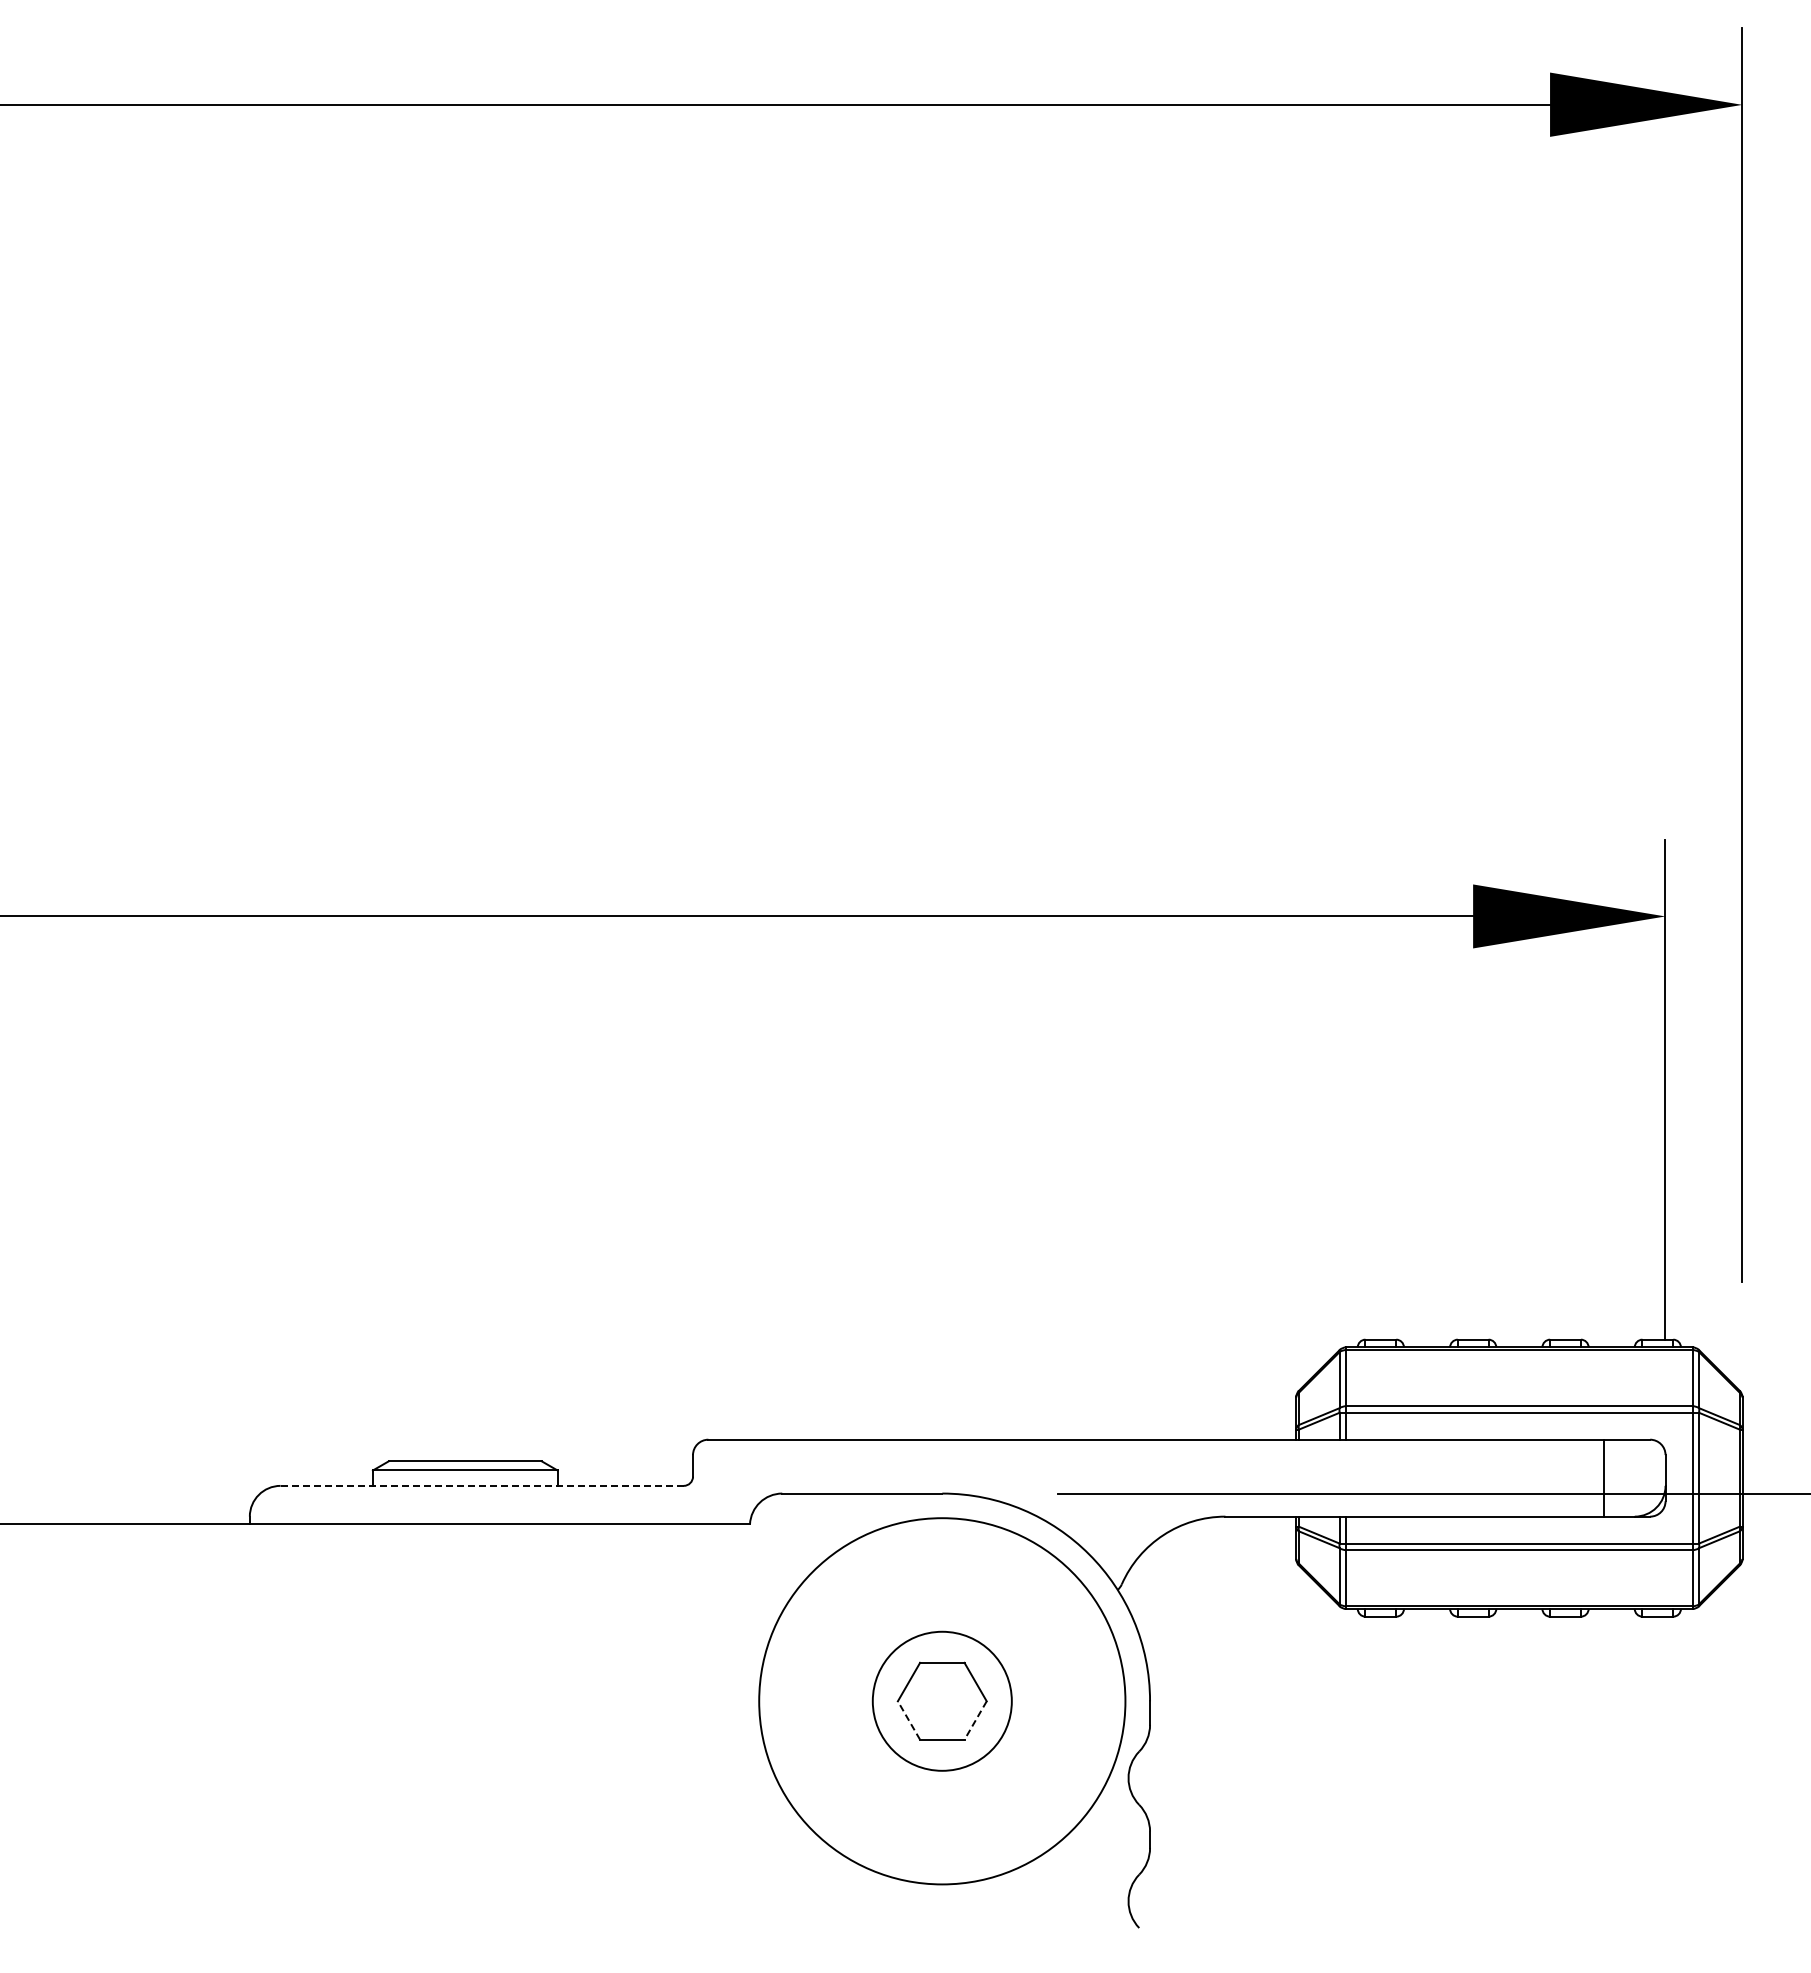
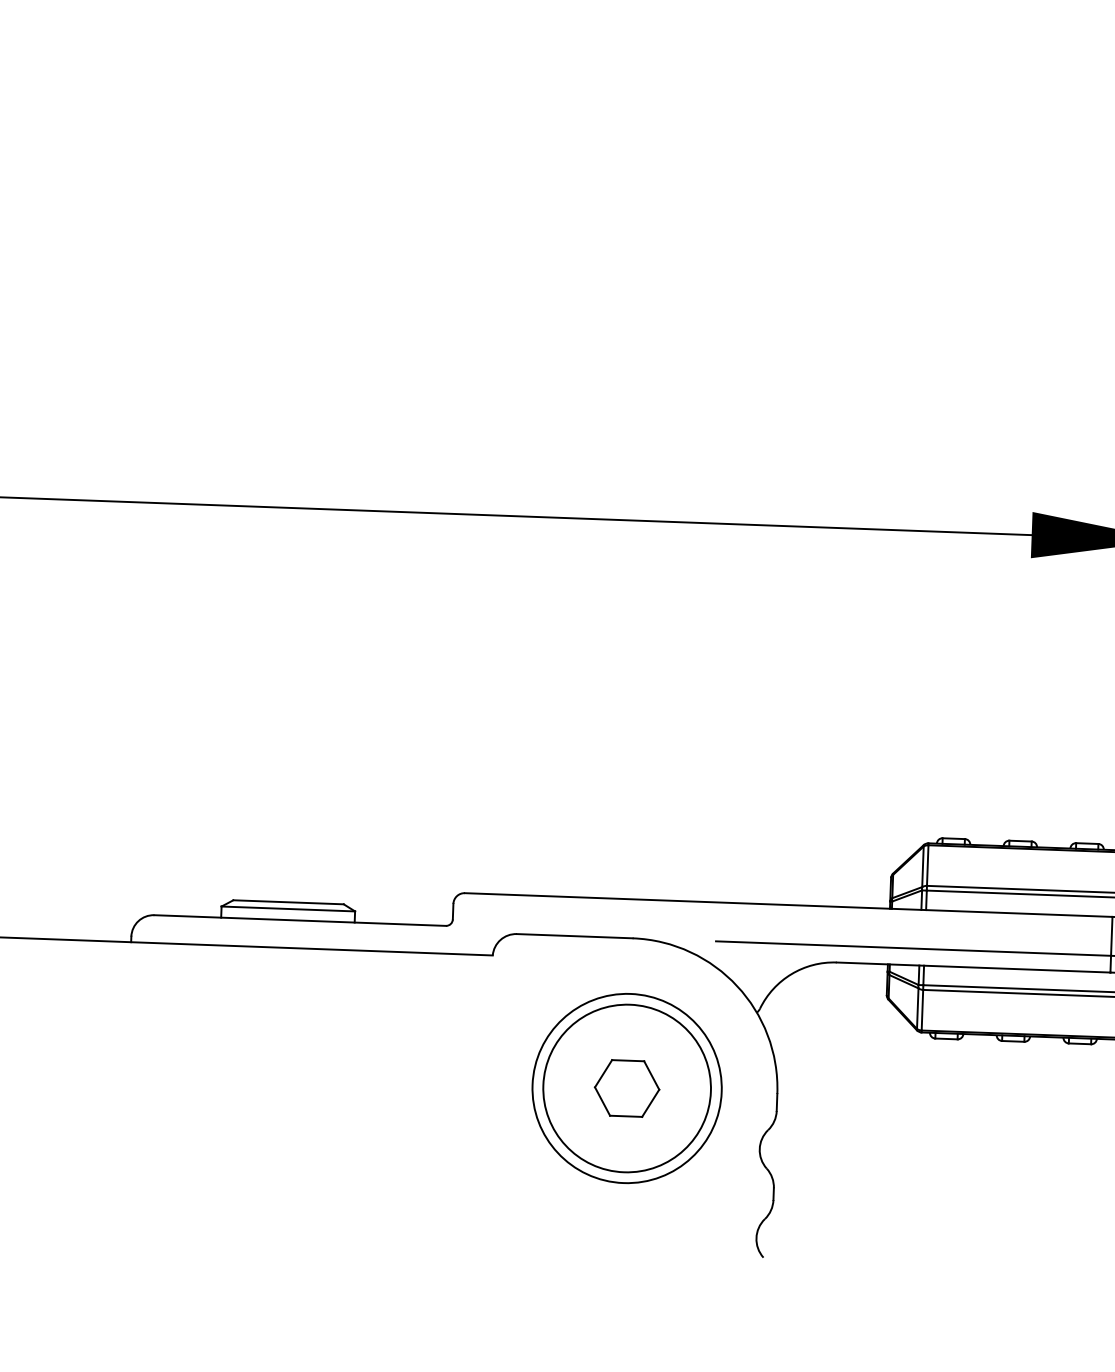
line: (482, 1485) -> (300, 920), dashed -> solid
circle: (942, 1701) -> (627, 1088), size x0.71
circle: (942, 1701) -> (627, 1088), size x1.67
line: (908, 1720) -> (602, 1101), dashed -> solid
line: (975, 1720) -> (650, 1103), dashed -> solid

